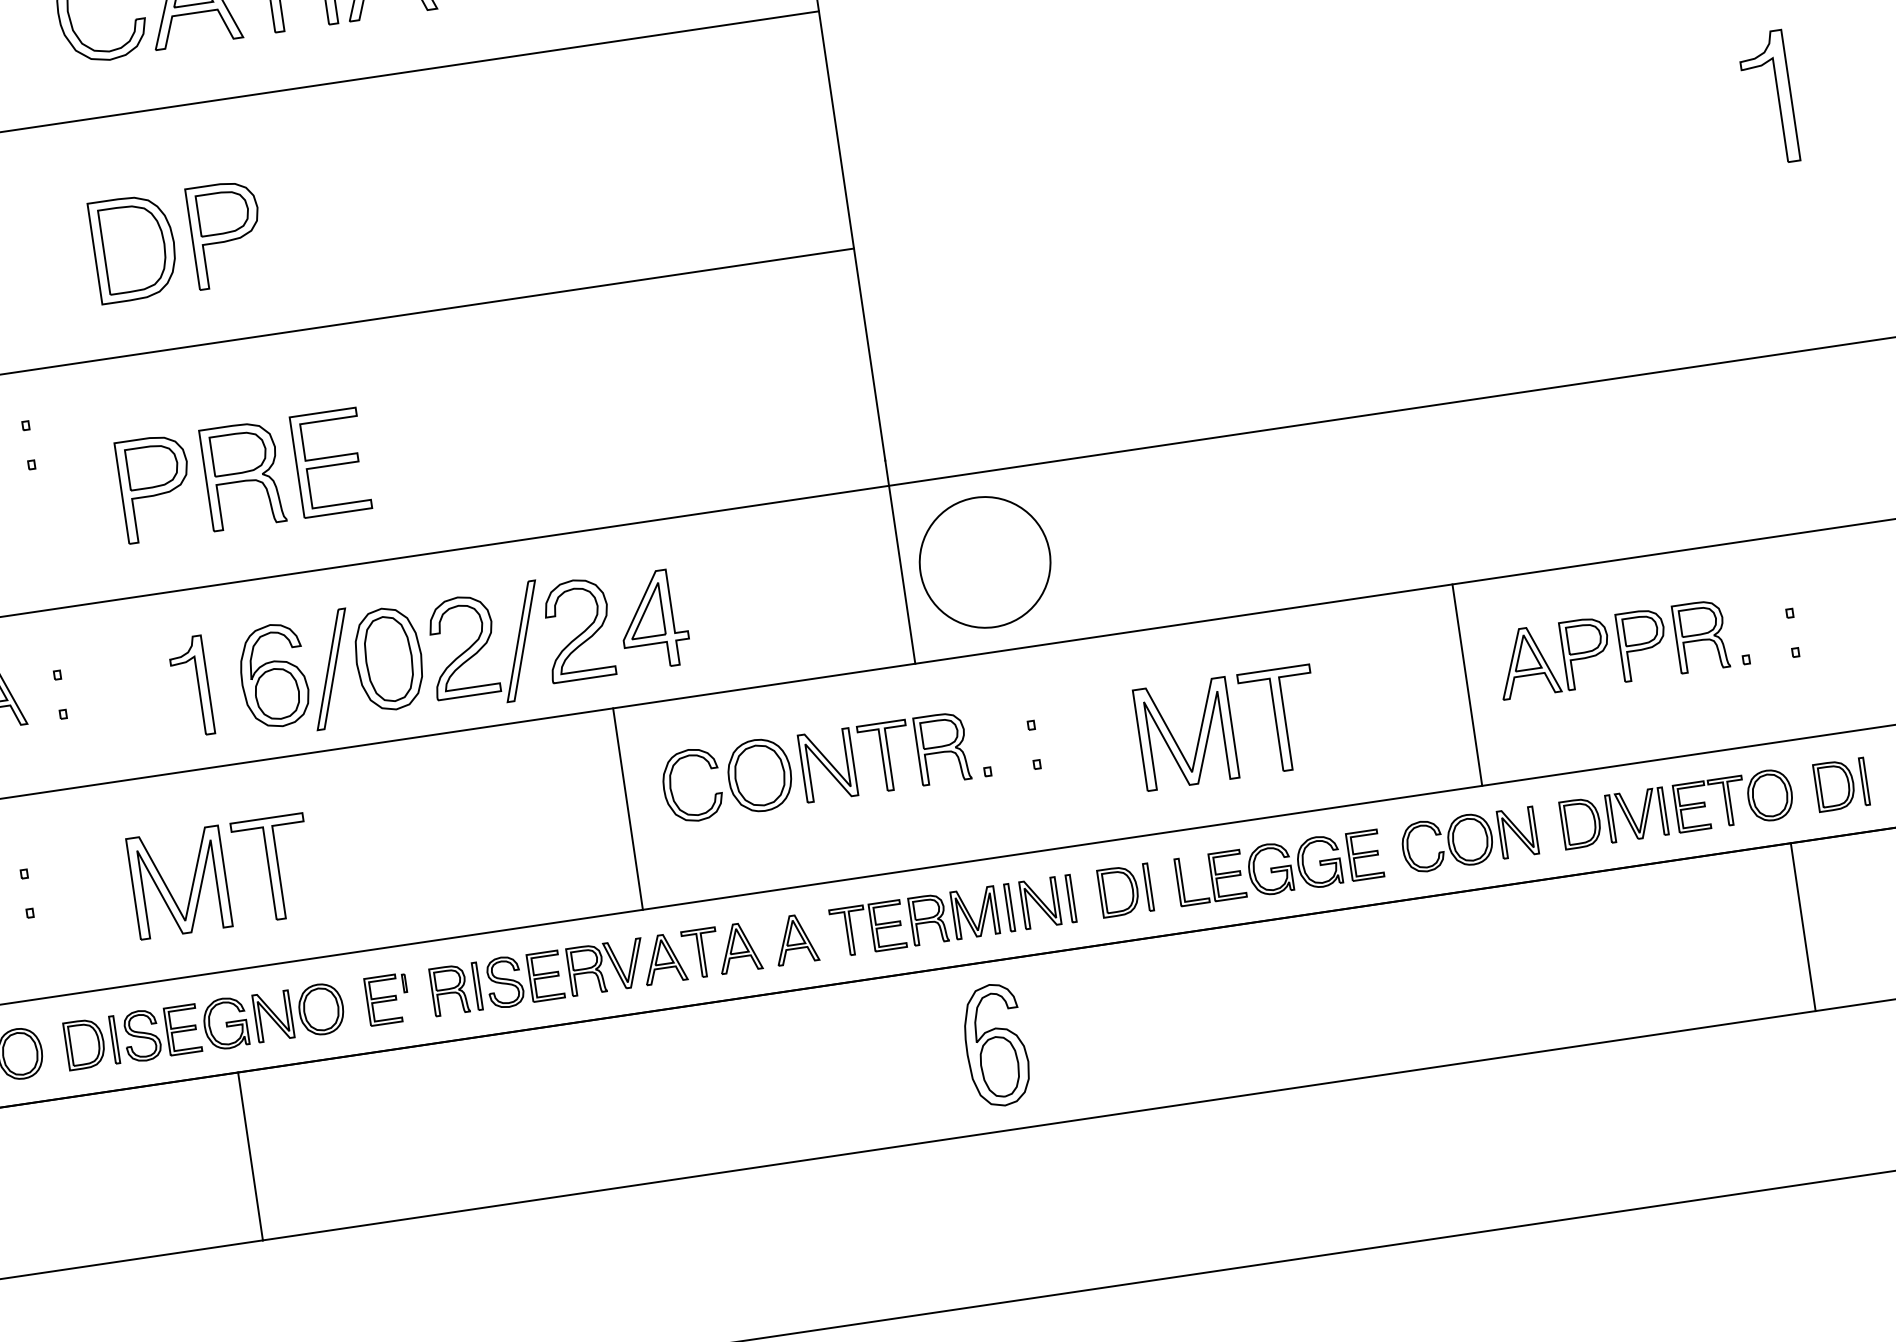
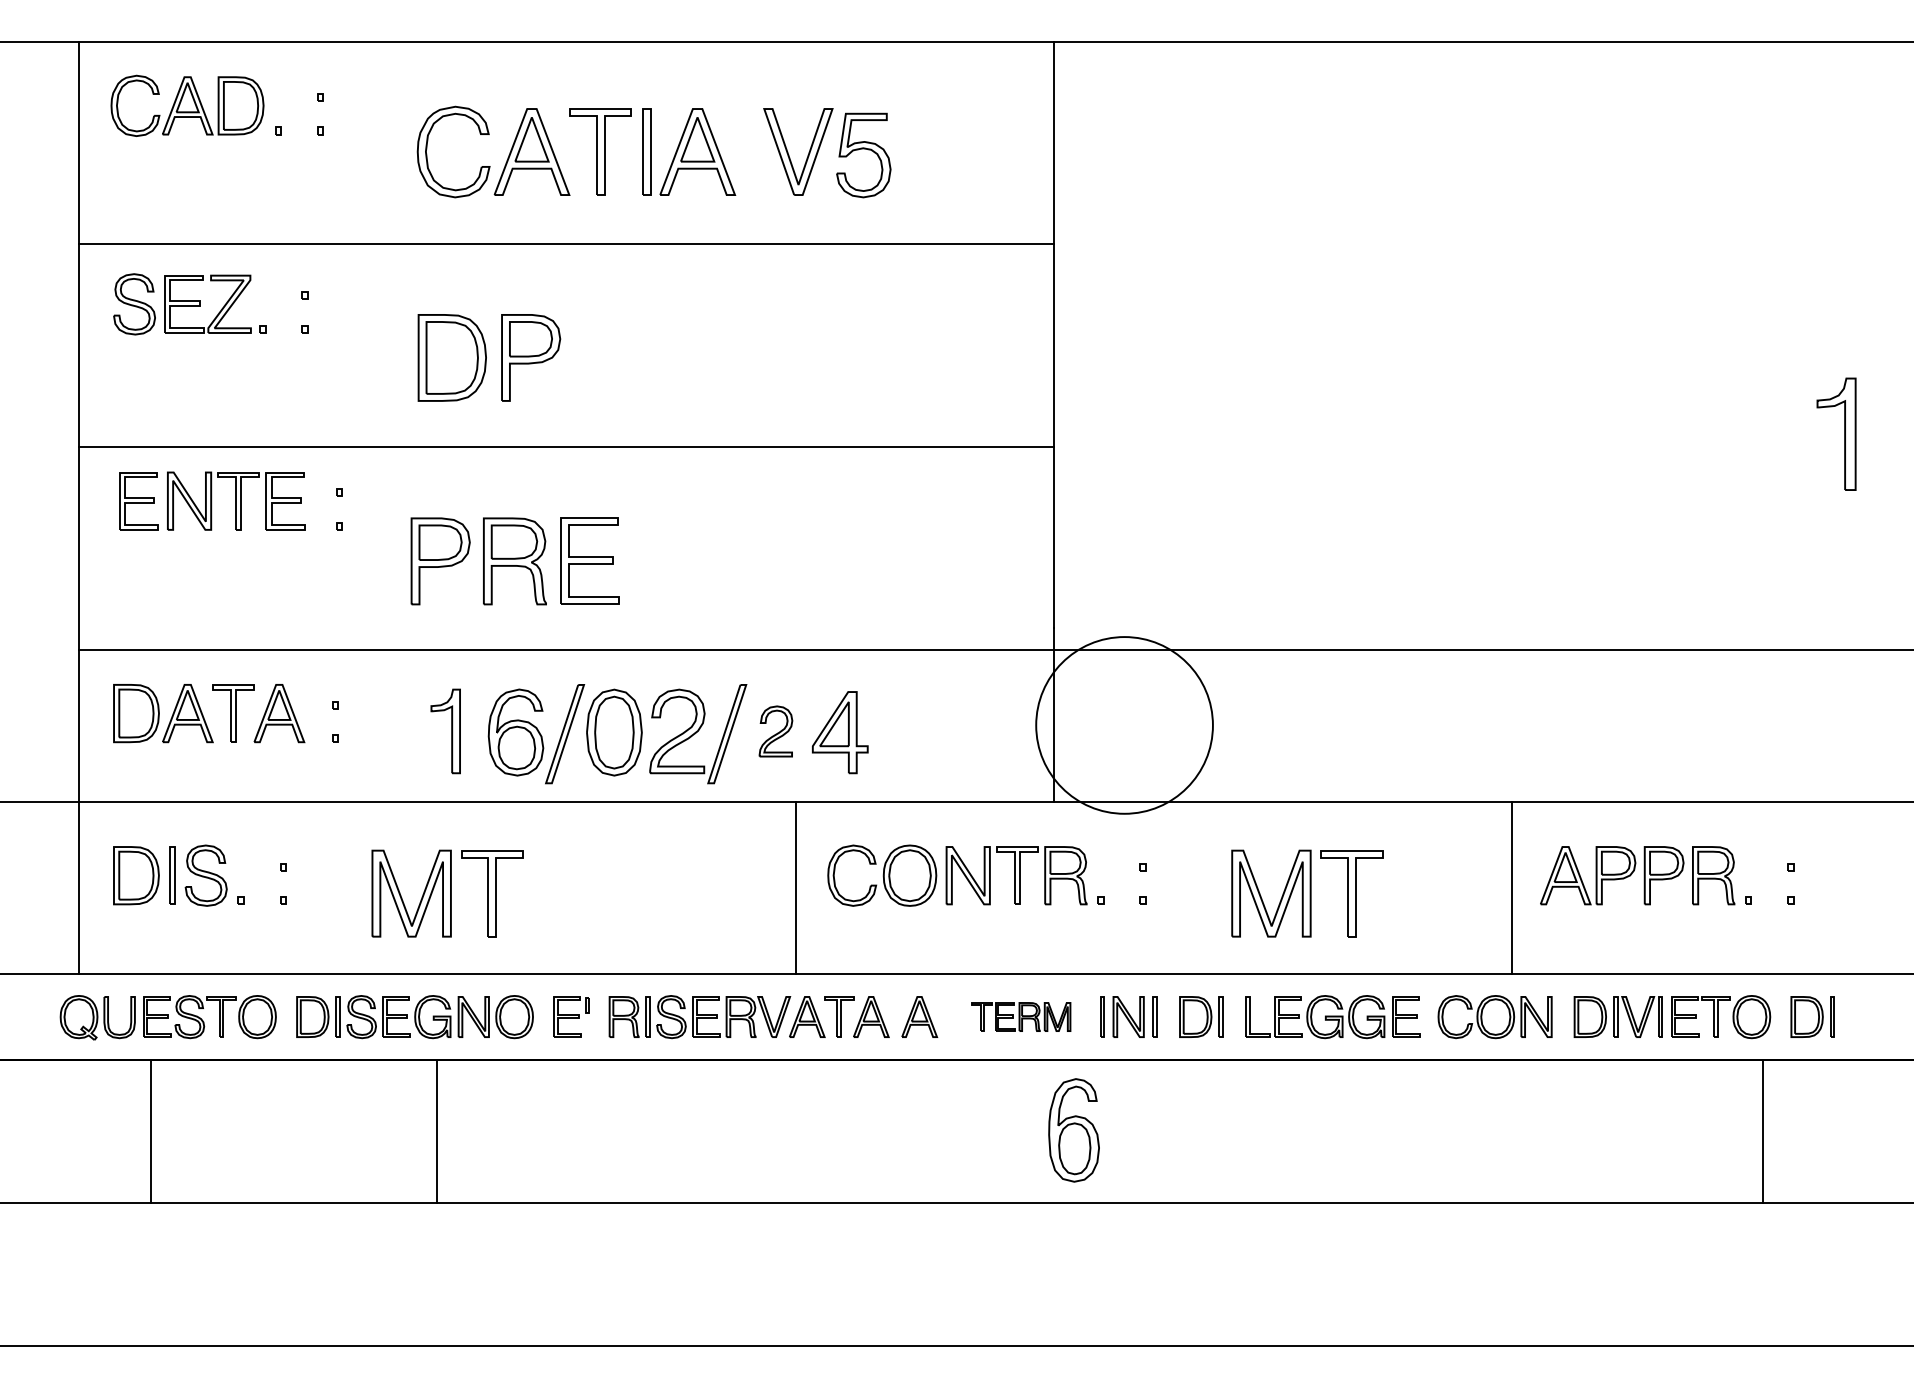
circle: (985, 562) -> (1124, 725), size x1.6
part: (577, 629) -> (775, 731), size x0.6
part: (914, 921) -> (1021, 1016), size x0.7

